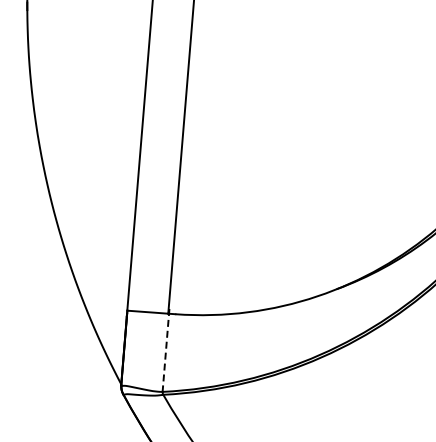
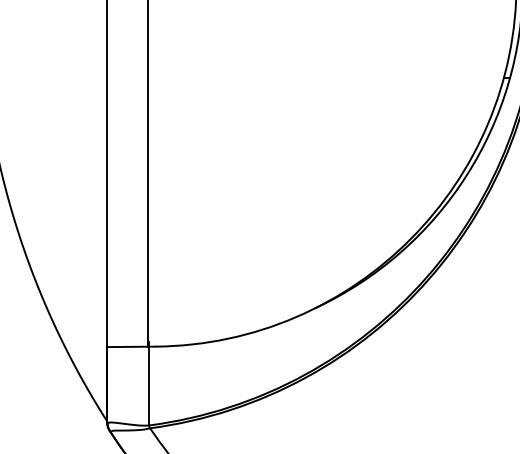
line: (166, 350) -> (149, 383), dashed -> solid

